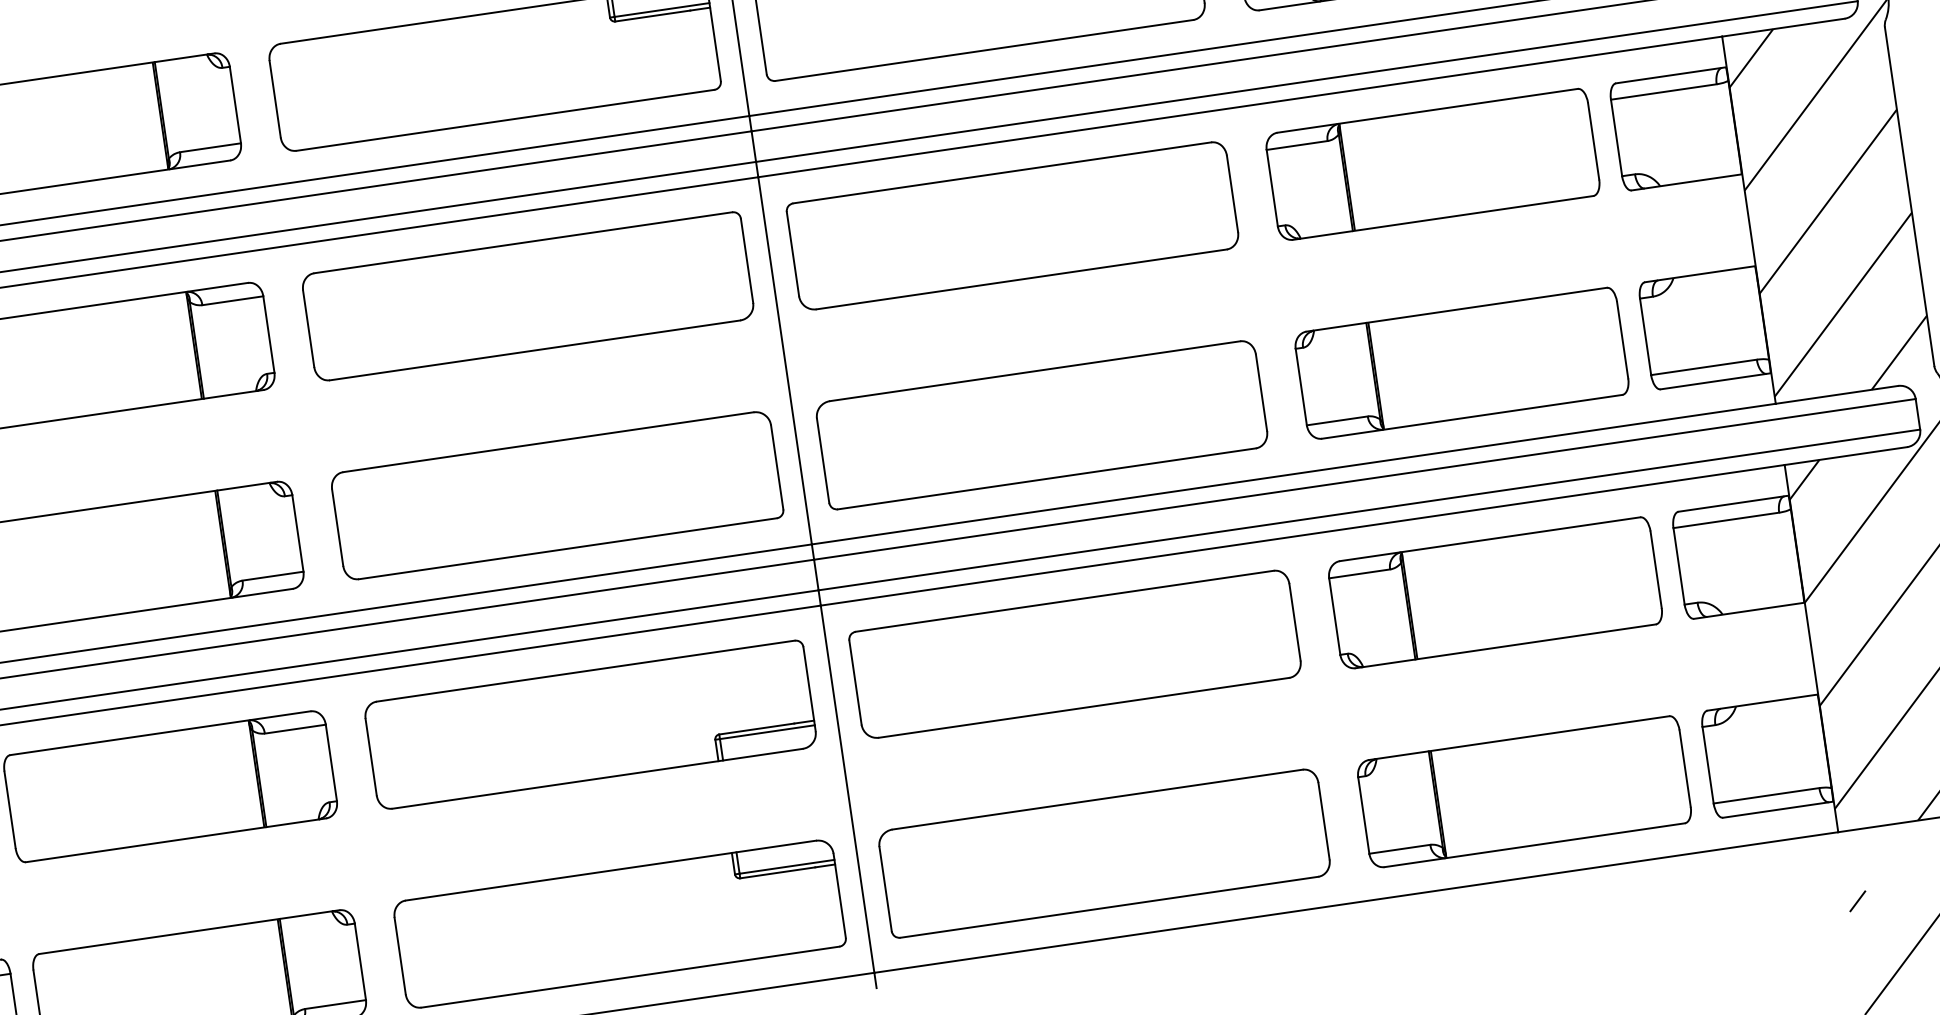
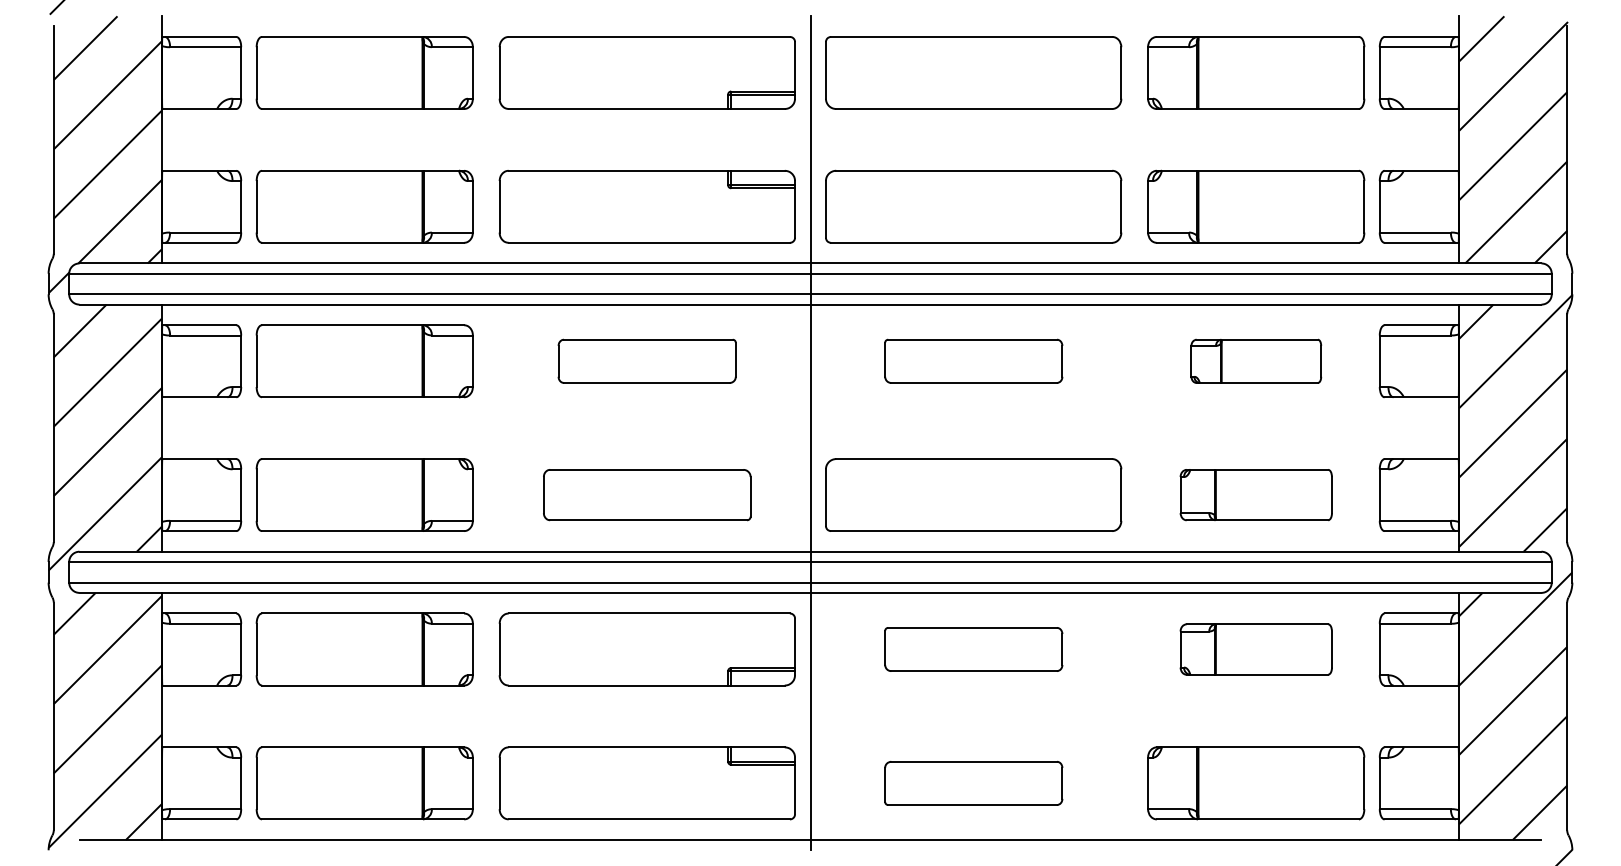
part: (1433, 165) -> (1256, 361), size x0.6
part: (1012, 226) -> (973, 361), size x0.6
part: (526, 297) -> (646, 361), size x0.6
part: (1462, 362) -> (1256, 494), size x0.7
part: (555, 494) -> (646, 494), size x0.7
part: (1495, 593) -> (1256, 649), size x0.7
part: (1075, 654) -> (973, 649), size x0.6
part: (1104, 853) -> (973, 783), size x0.6

